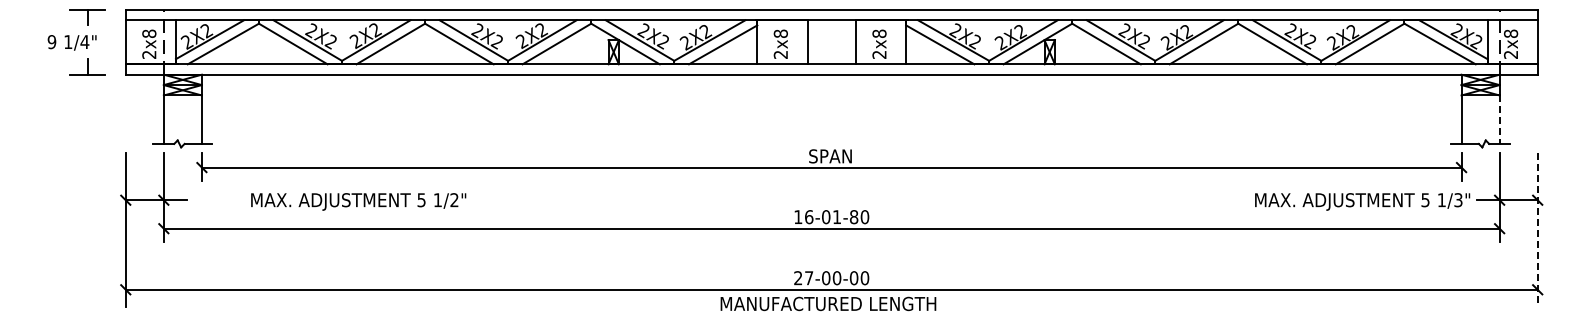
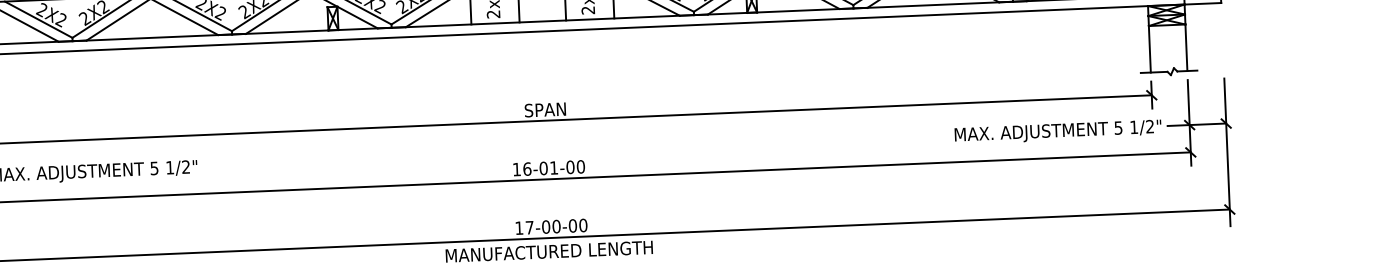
line: (1499, 120) -> (1186, 48), dashed -> solid
text: (1458, 200) -> (1150, 127), 1/3" -> 1/2"
text: (853, 216) -> (569, 166), 16-01-80 -> 16-01-00
line: (1537, 230) -> (1227, 152), dashed -> solid
text: (798, 278) -> (519, 228), 27-00-00 -> 17-00-00

